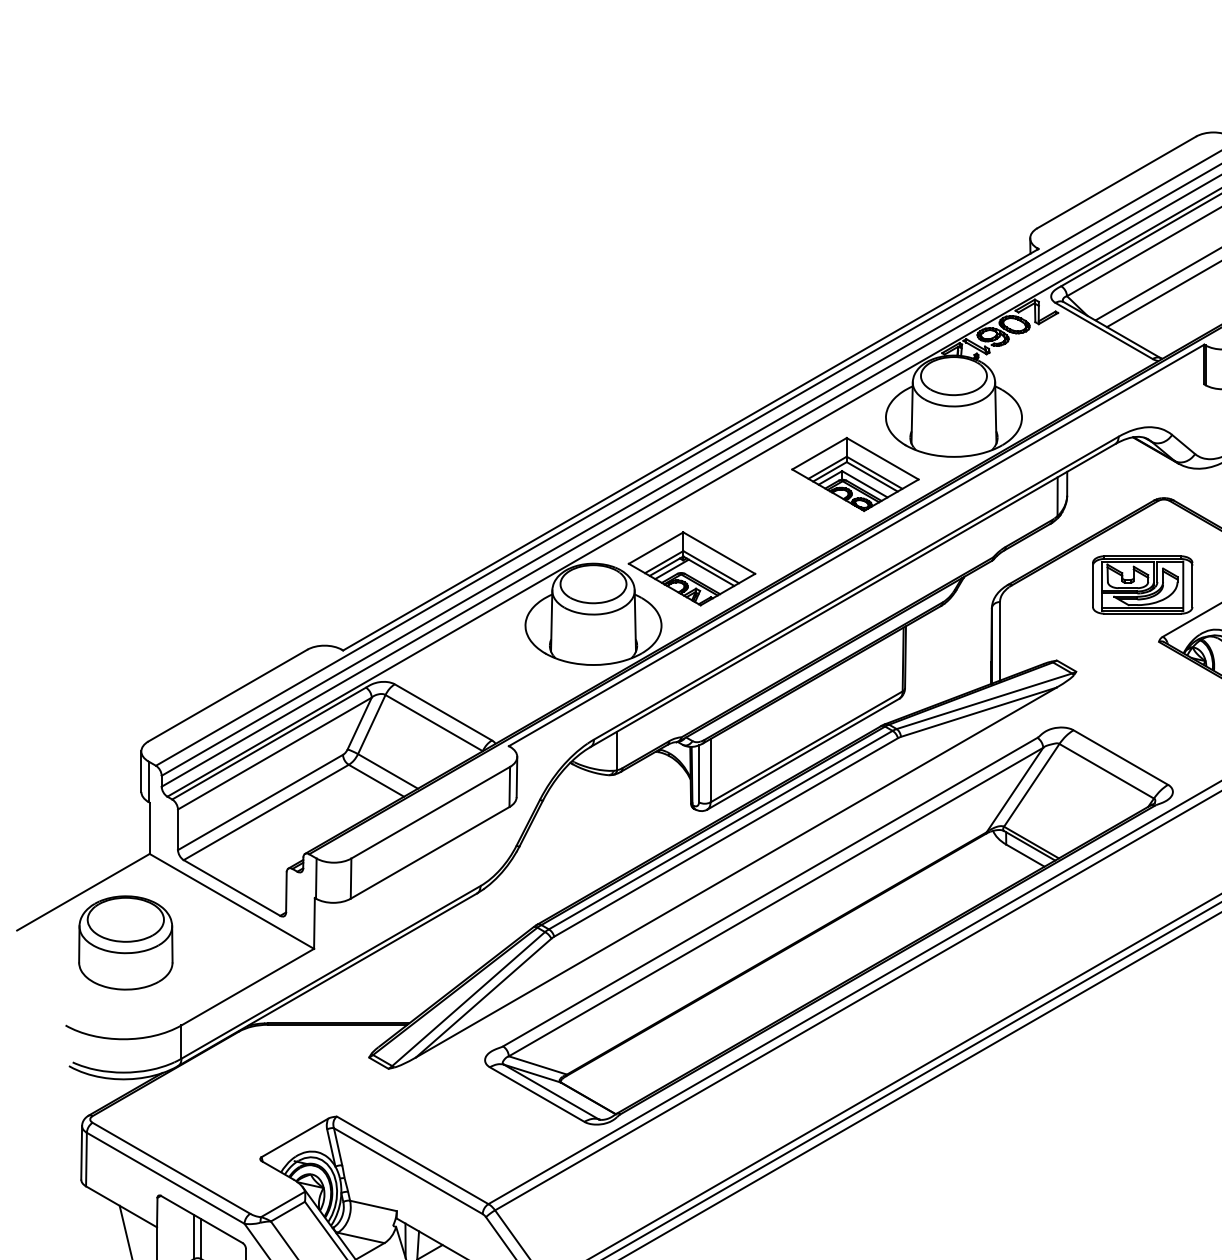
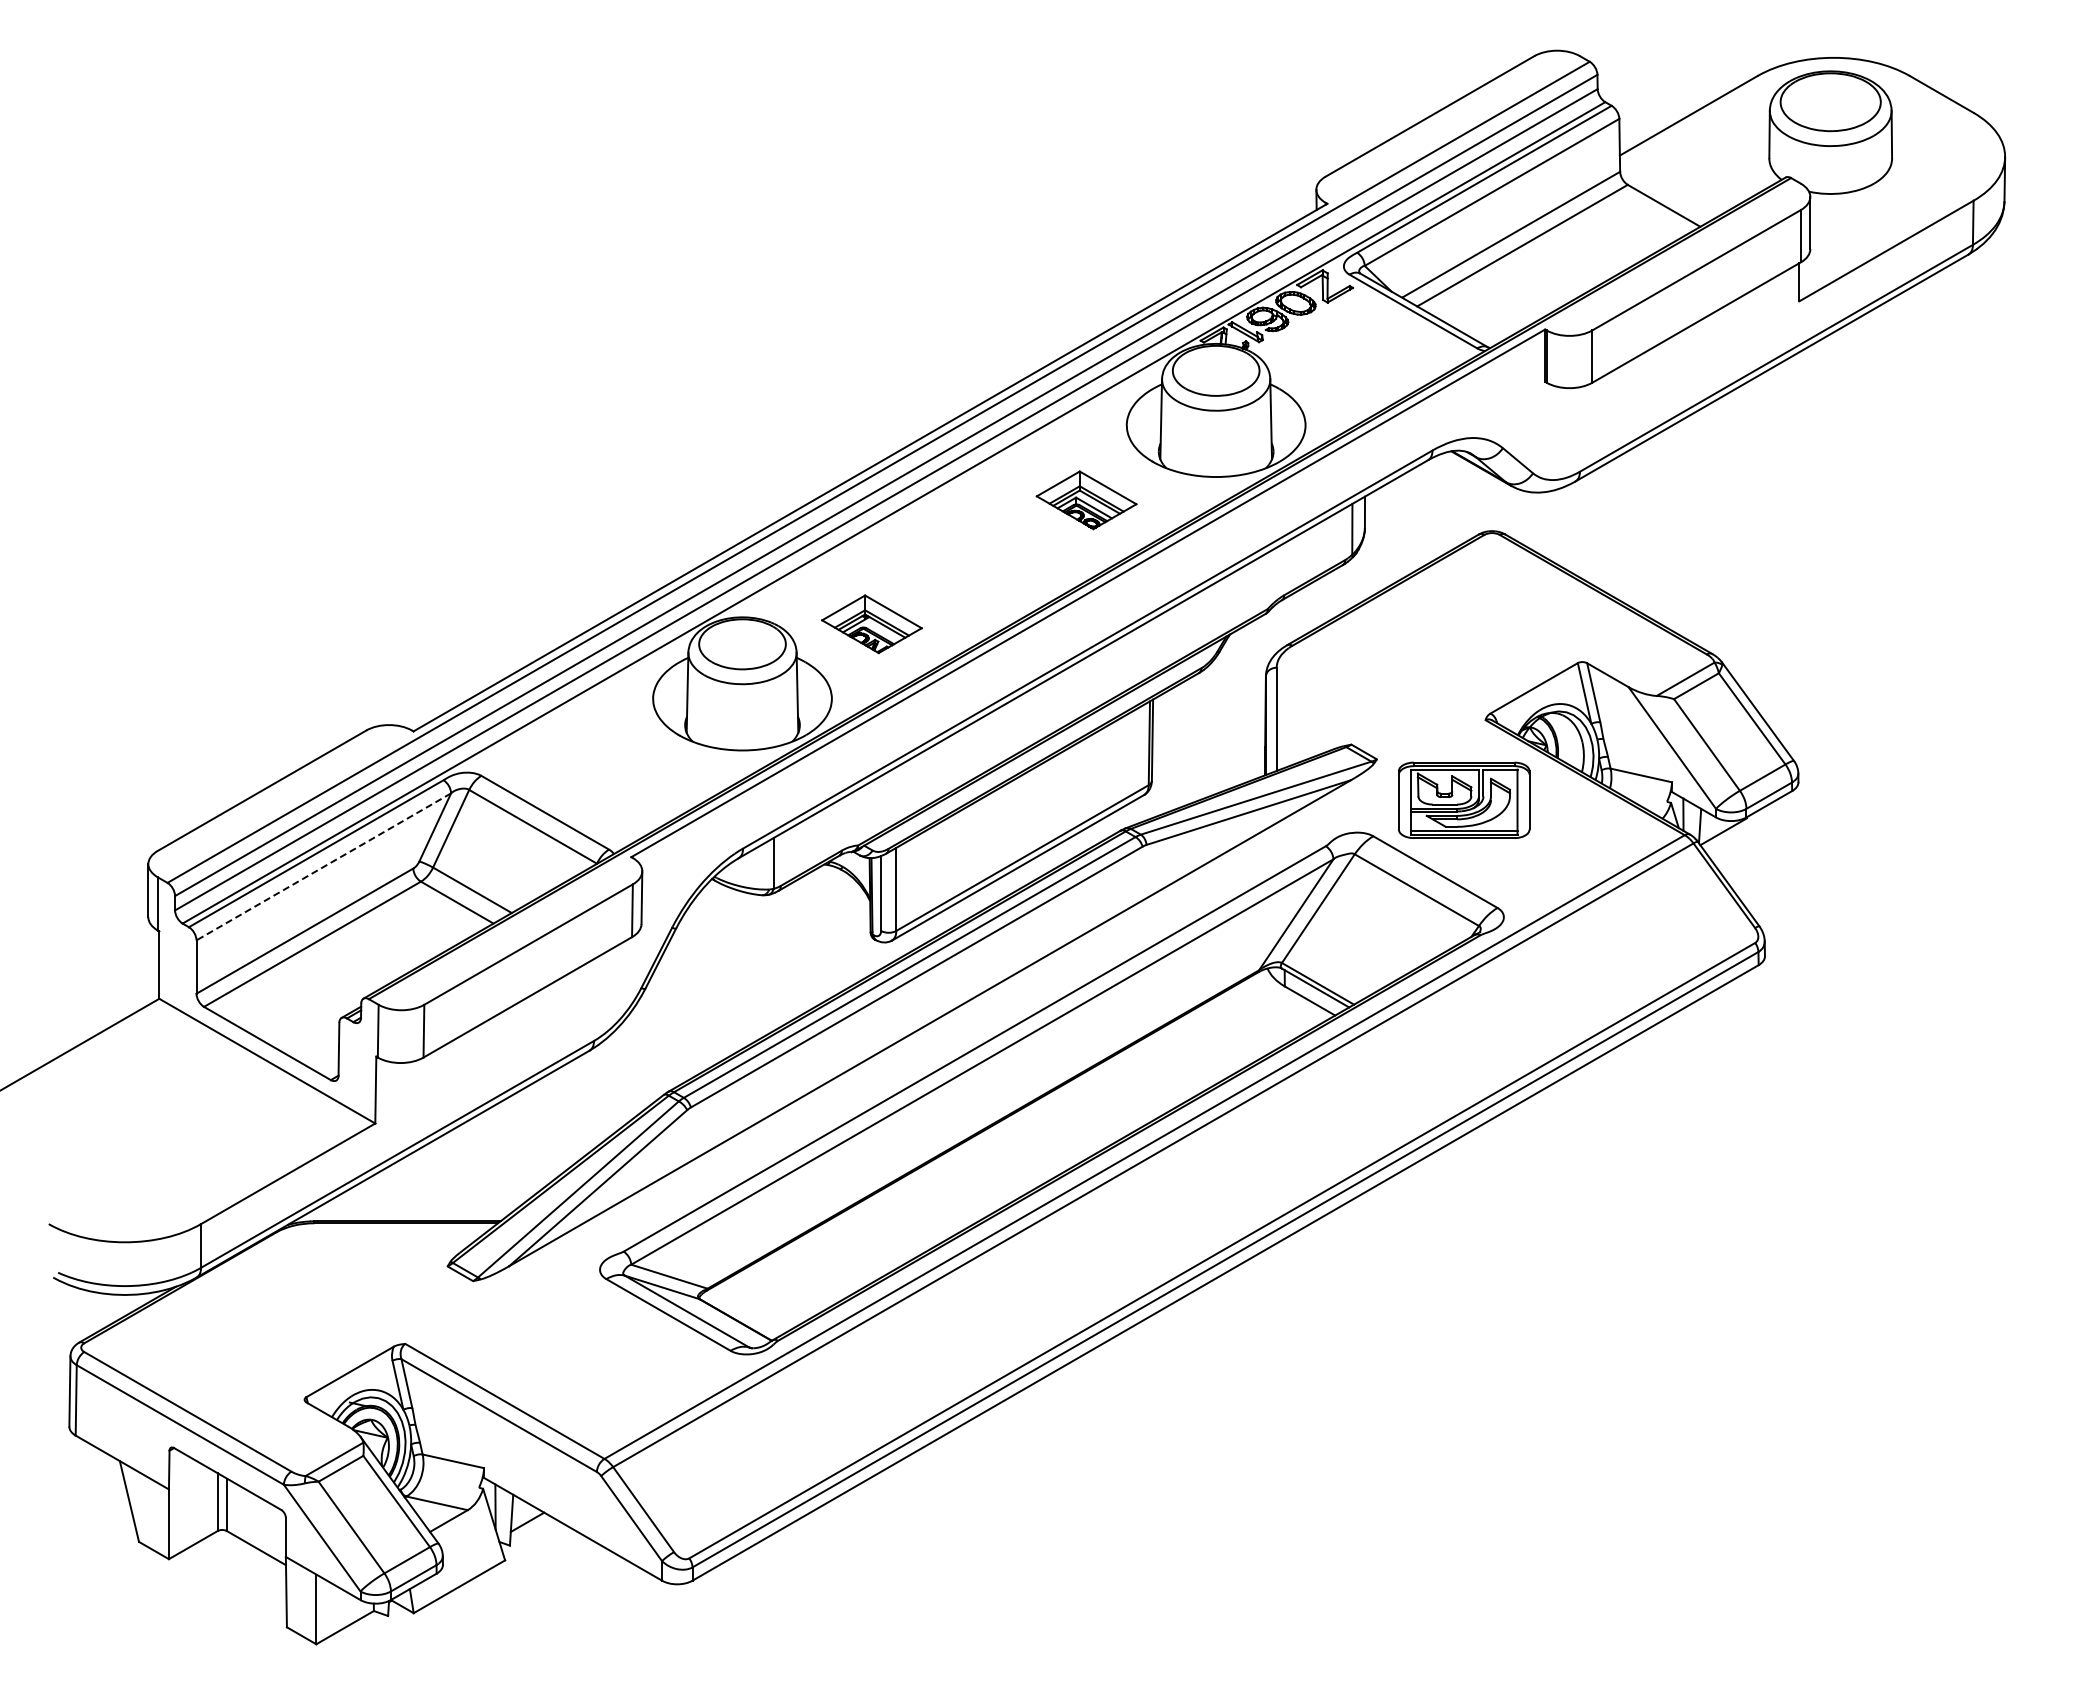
part: (855, 474) -> (1086, 500), size x0.6
part: (691, 569) -> (871, 624), size x0.6
part: (1142, 584) -> (1464, 799), moved
line: (274, 753) -> (323, 866), solid -> dashed
part: (125, 942) -> (127, 1115), removed

